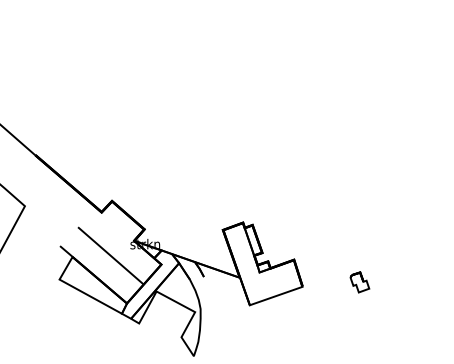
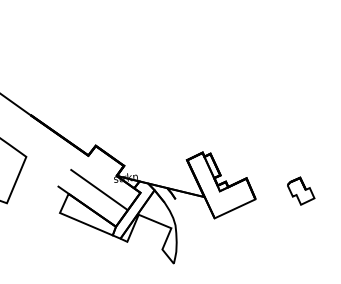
part: (359, 282) -> (300, 191), size x1.67

